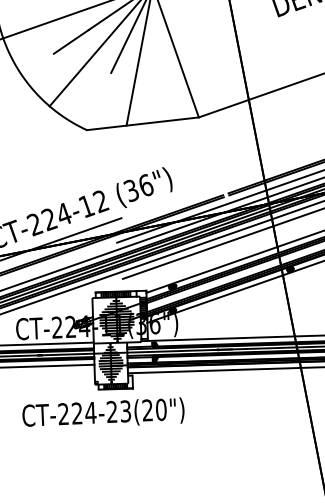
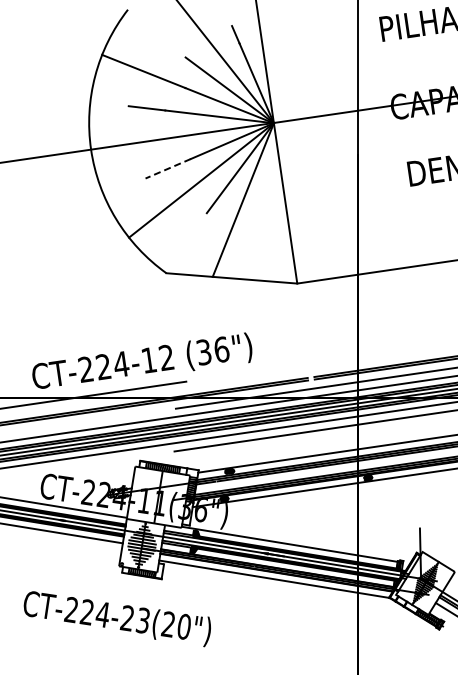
line: (71, 41) -> (168, 168), solid -> dashed
hatch: (116, 319) -> (158, 496), removed
text: (103, 414) -> (116, 619), moved

